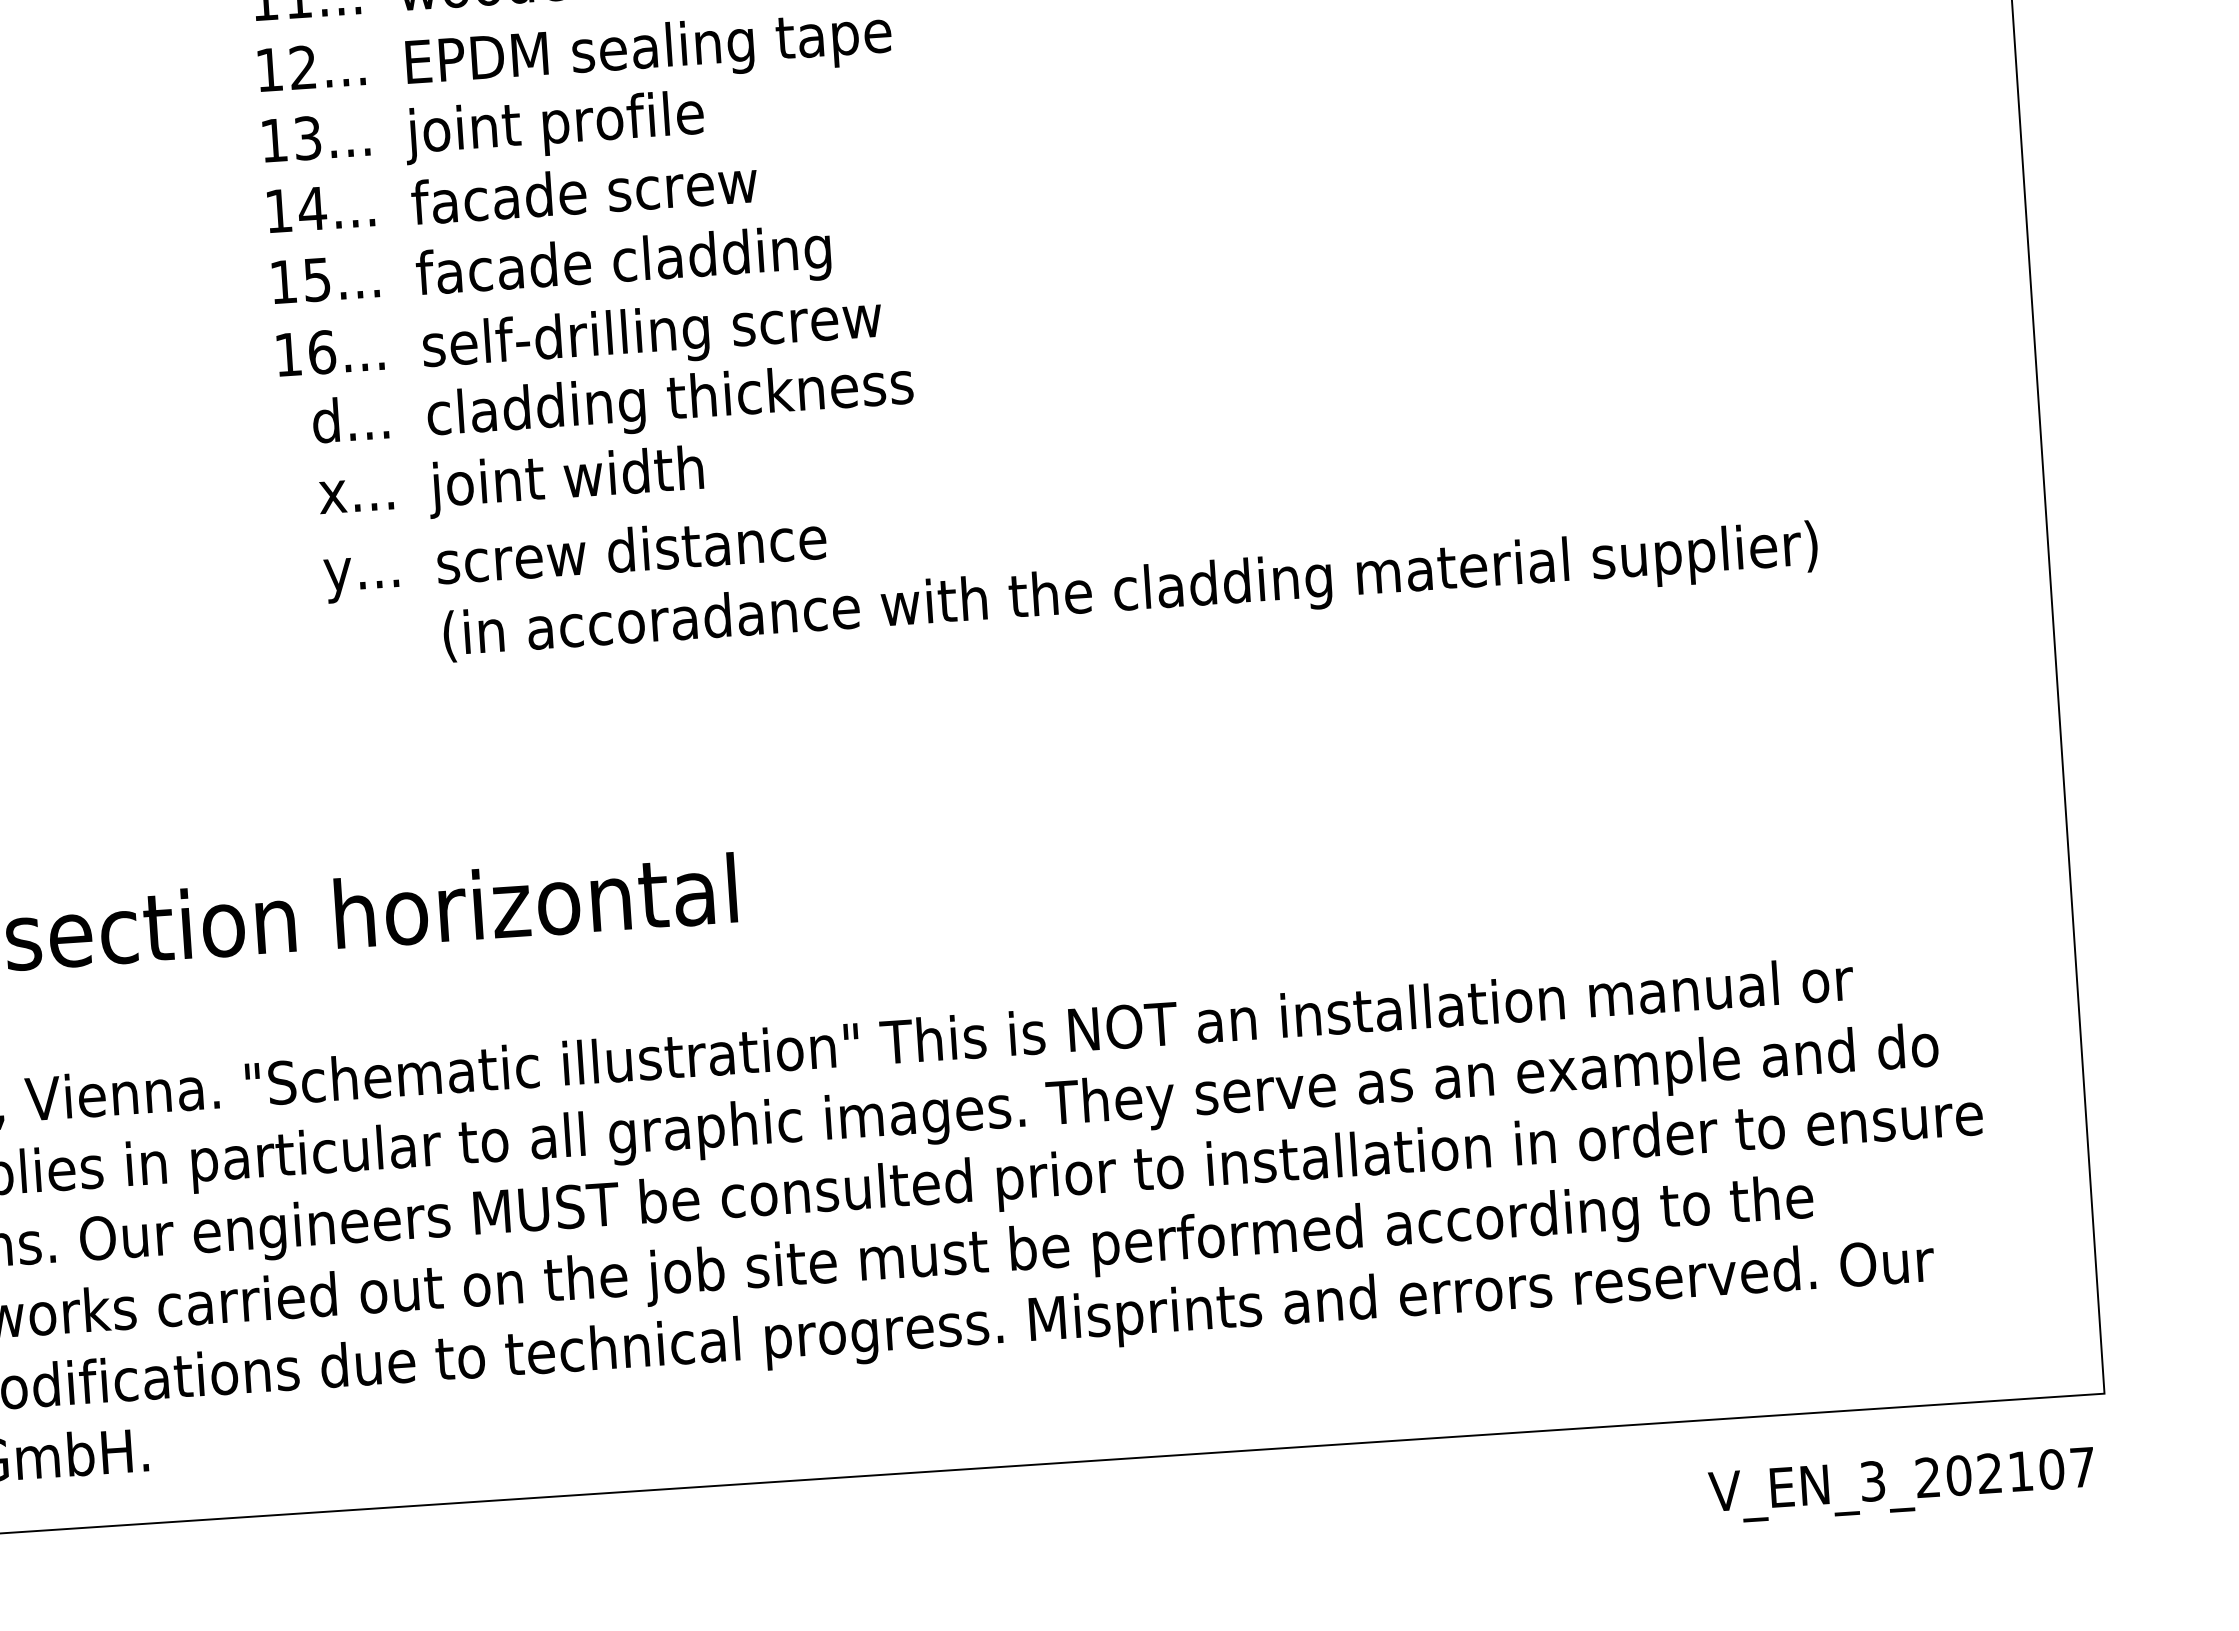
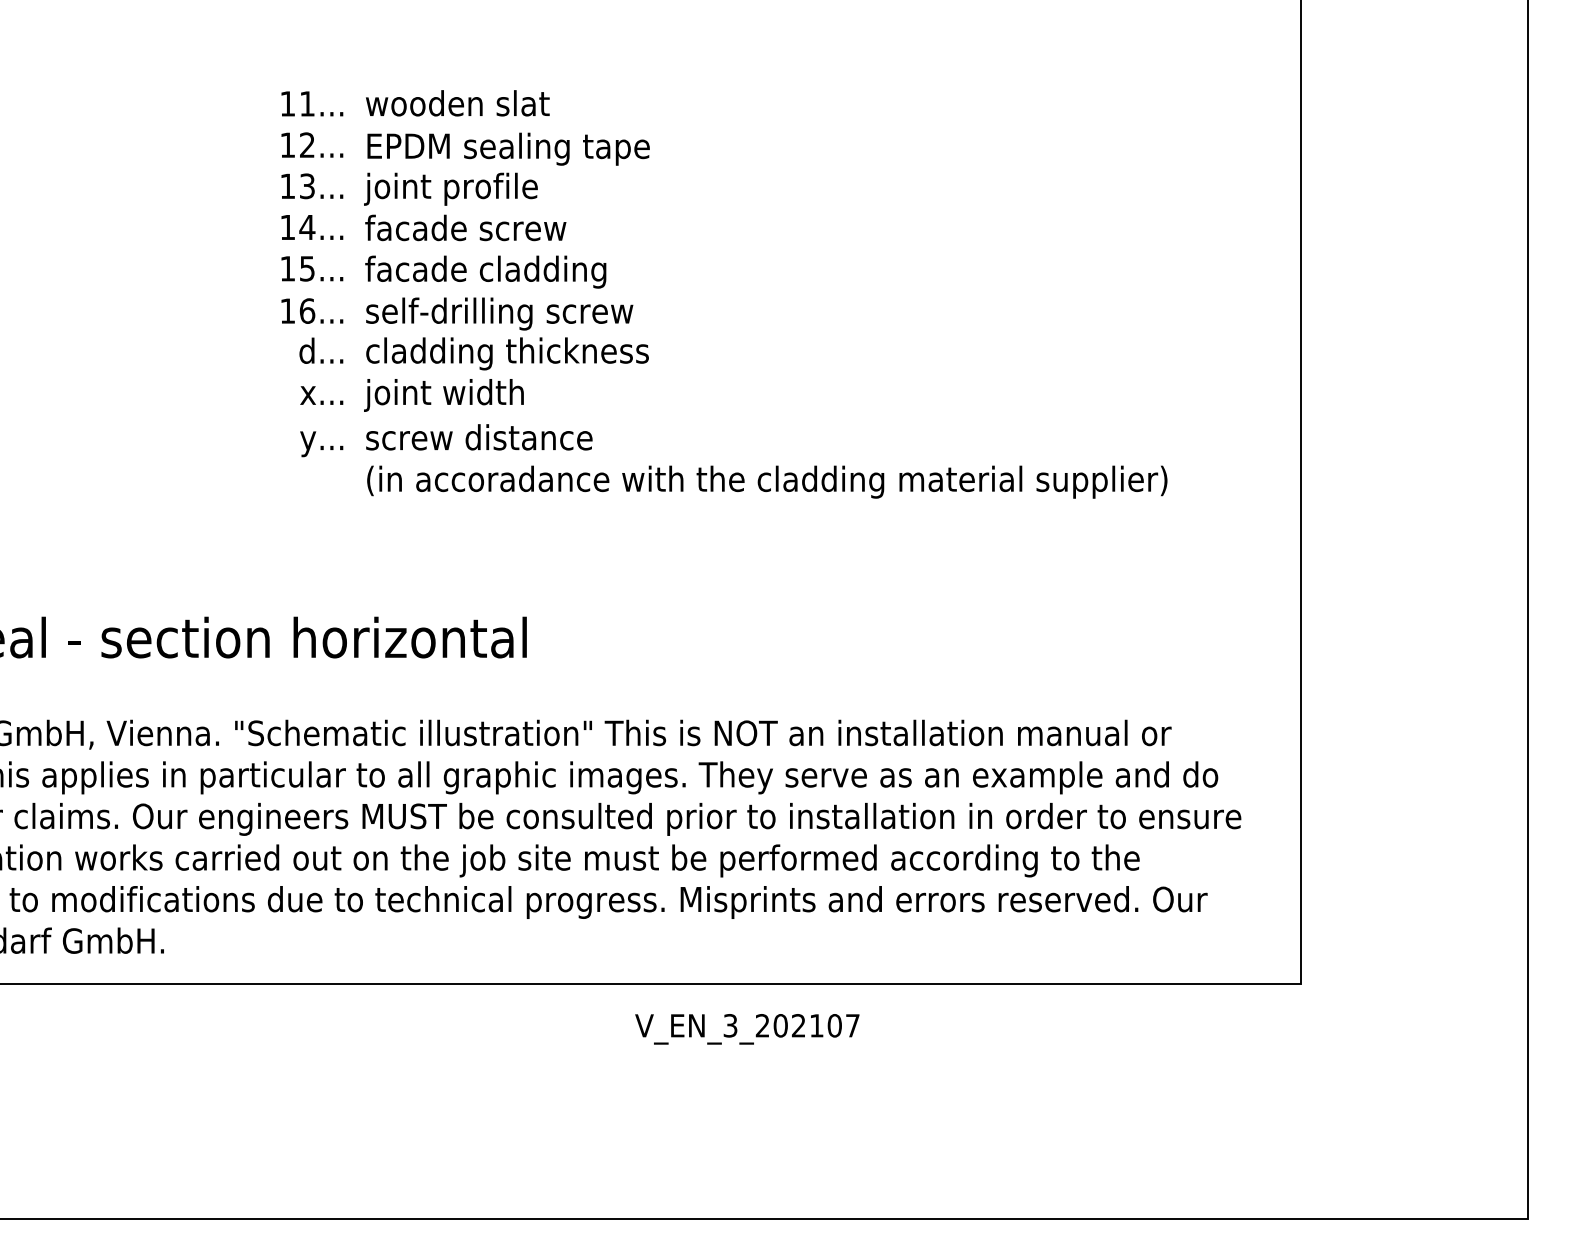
text: (1902, 1485) -> (747, 1029), moved

